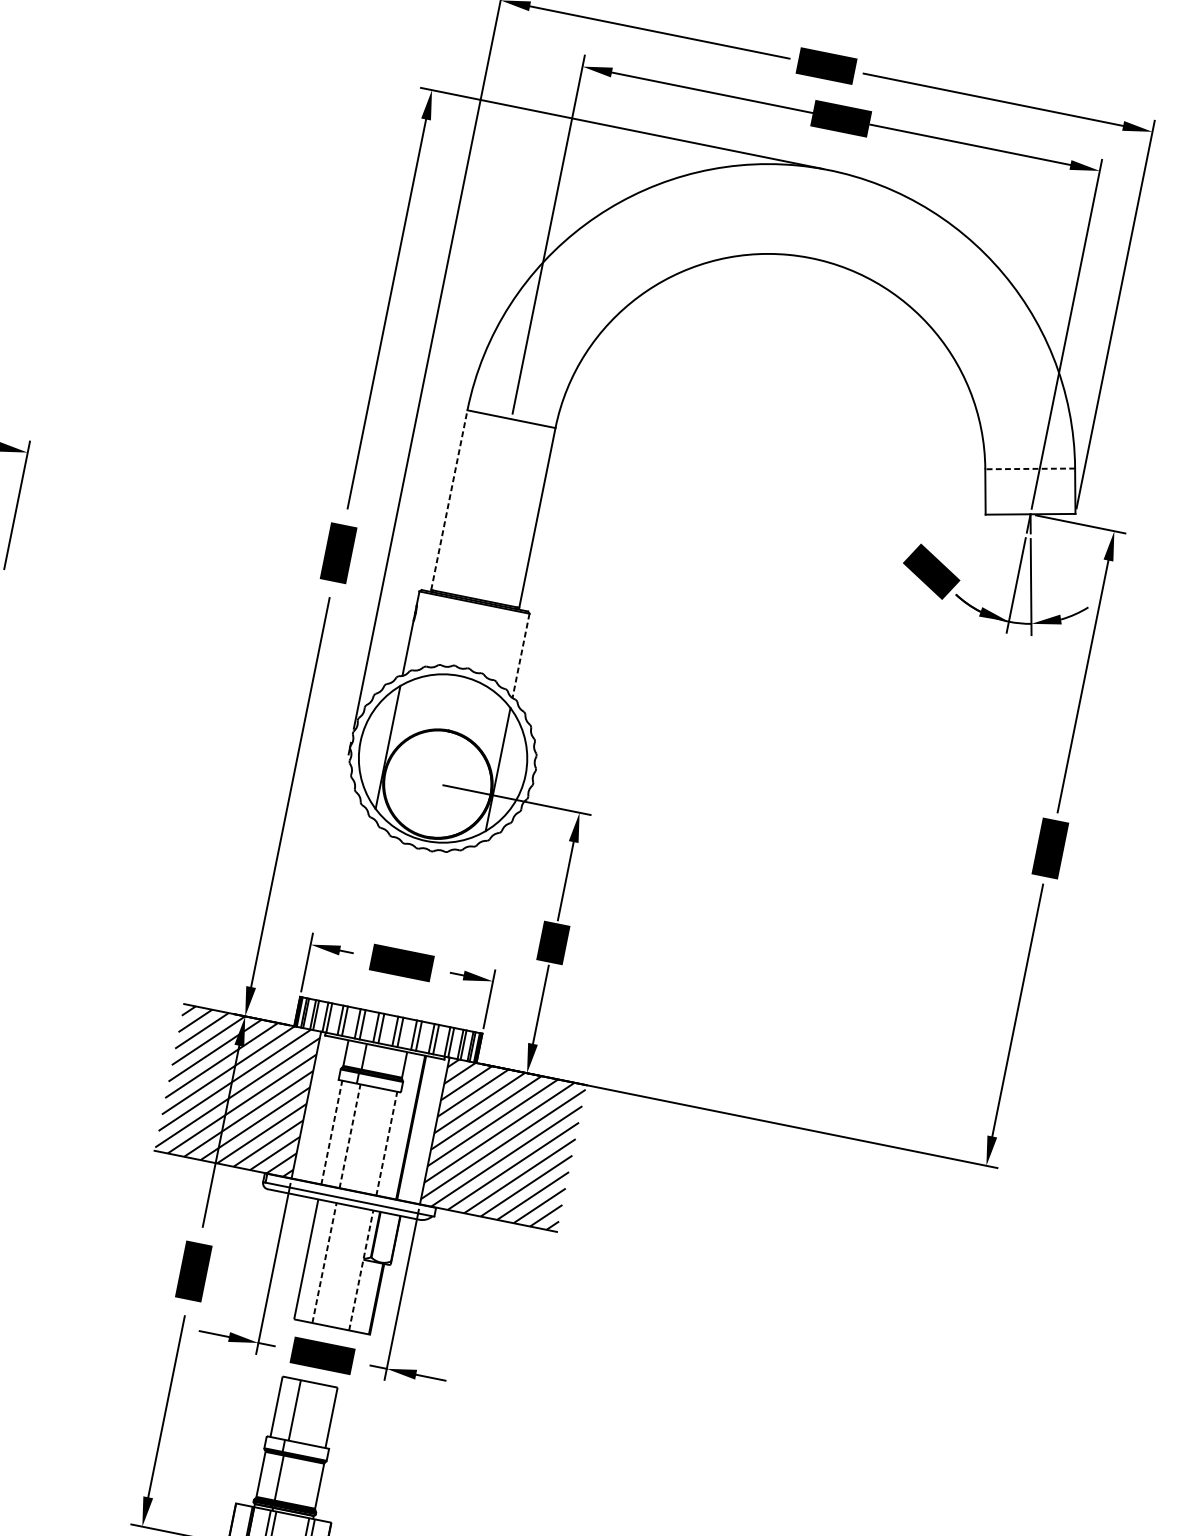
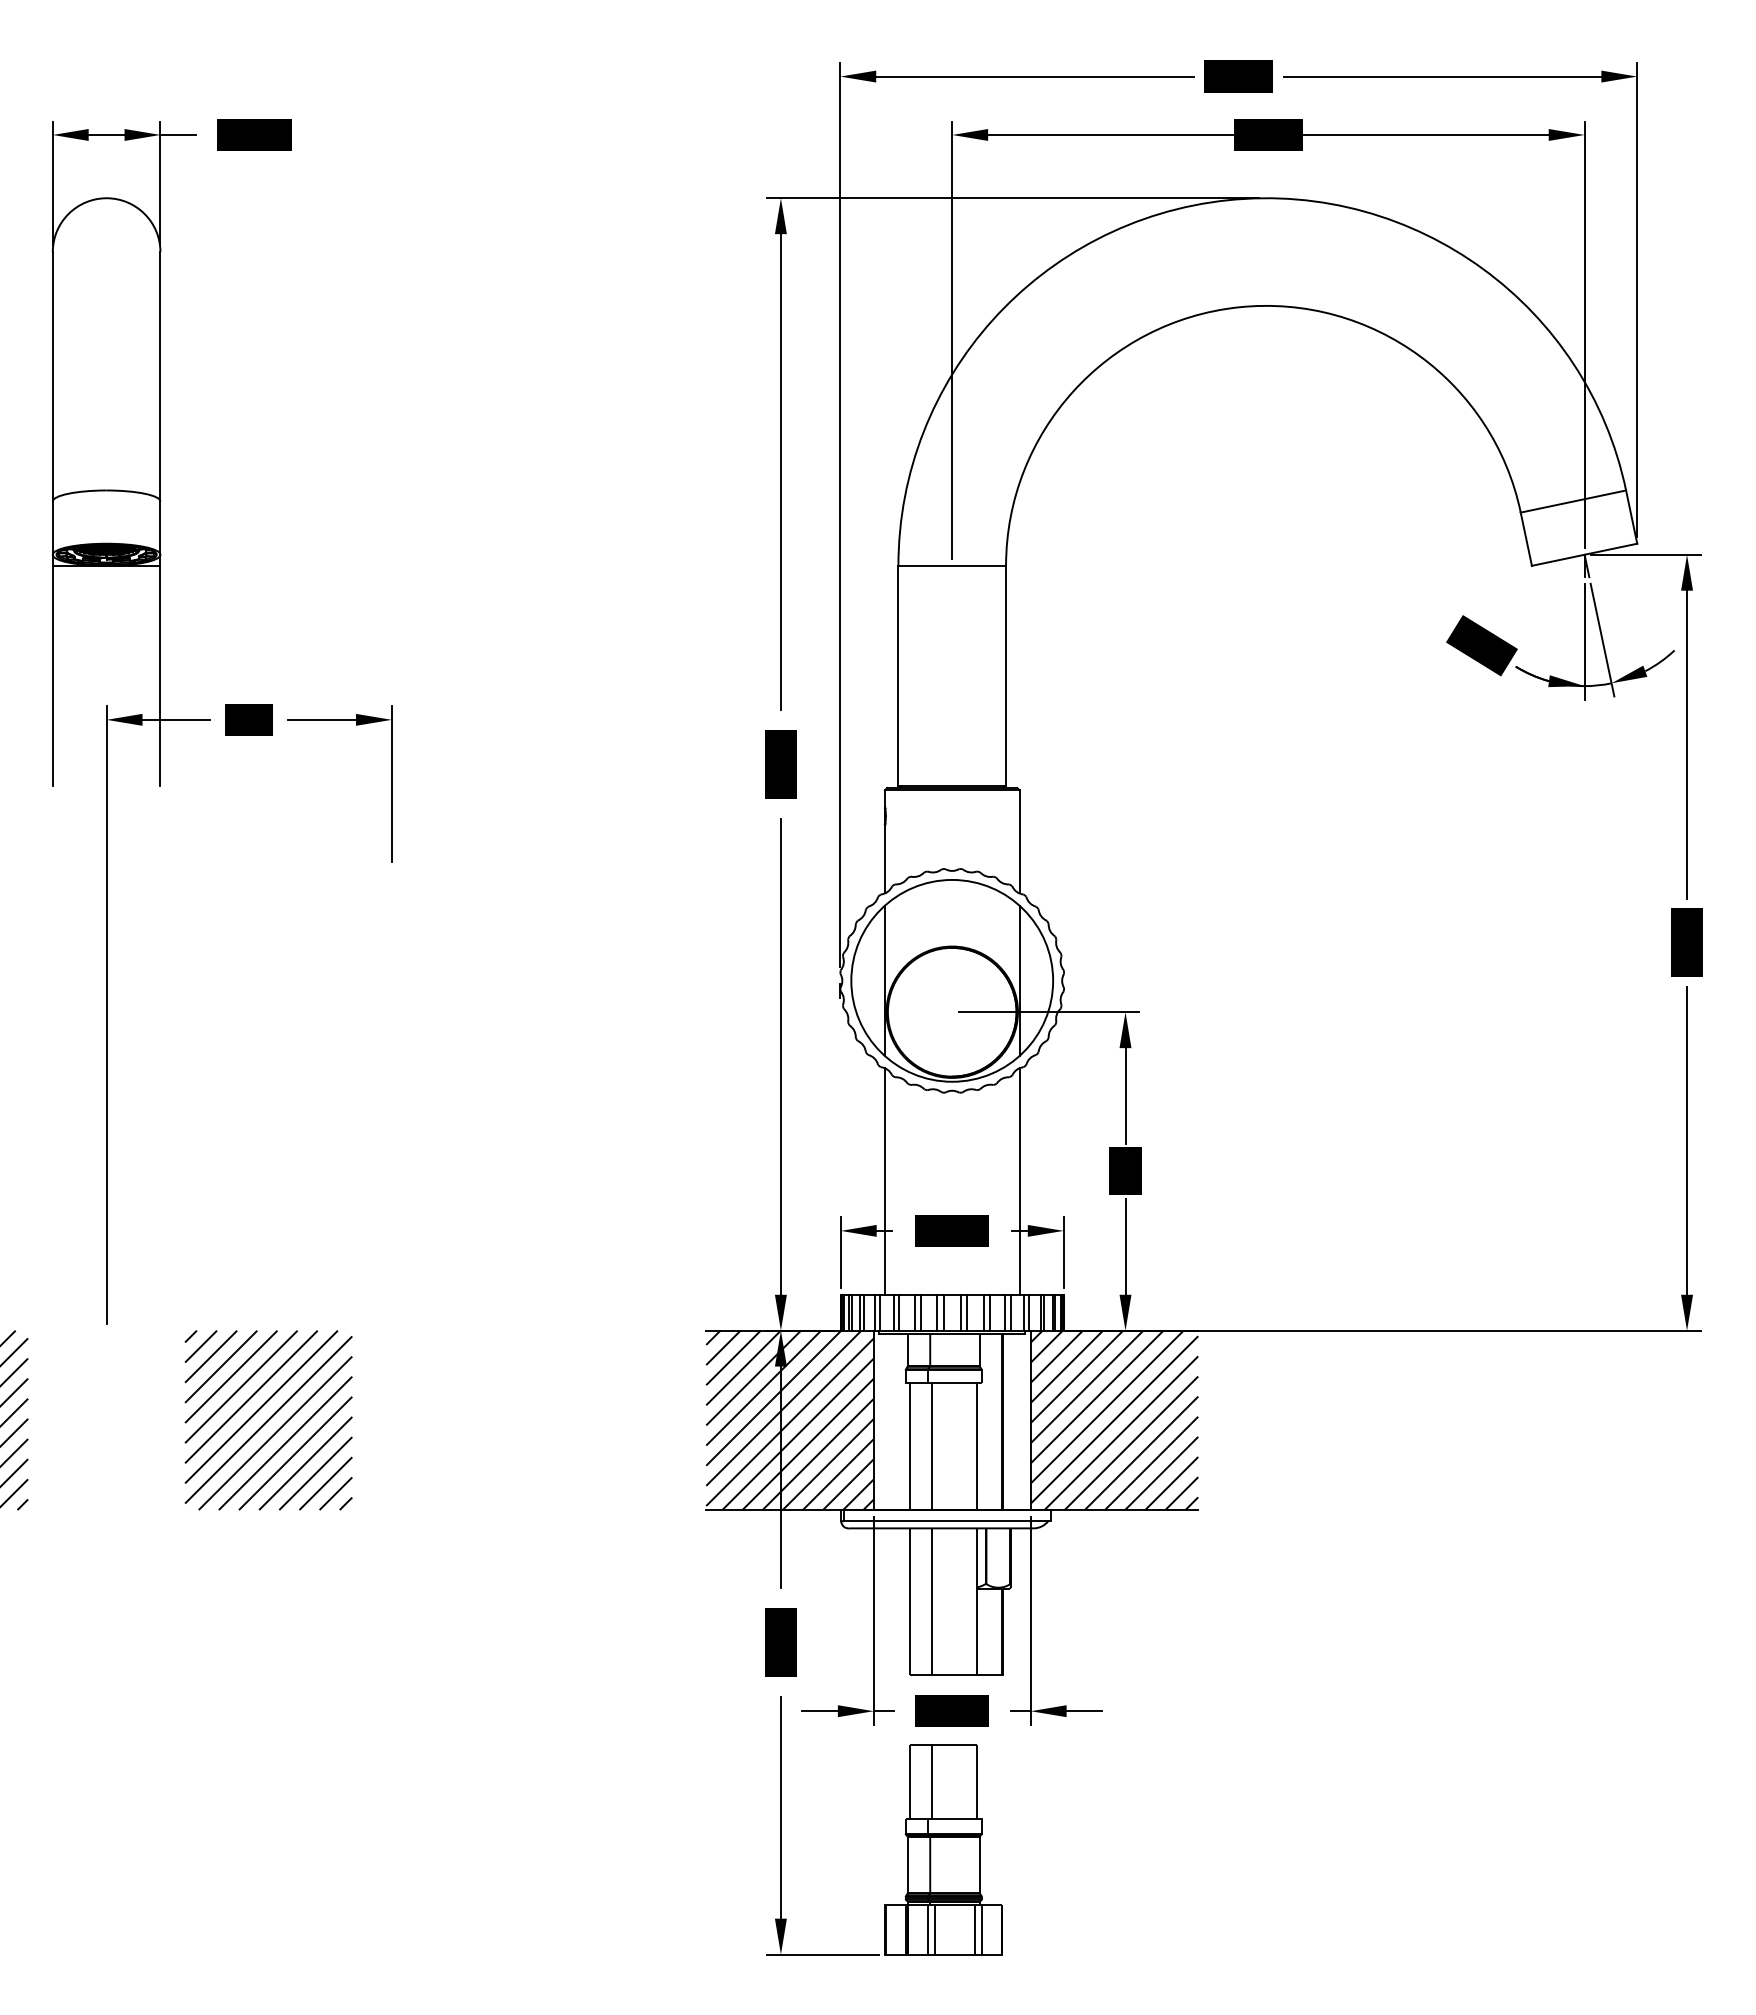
line: (1030, 468) -> (1573, 501), dashed -> solid
line: (449, 499) -> (898, 675), dashed -> solid
line: (521, 655) -> (1019, 841), dashed -> solid
line: (354, 911) -> (884, 1181), added
line: (464, 933) -> (1019, 1181), added
line: (332, 1132) -> (910, 1446), dashed -> solid
line: (350, 1136) -> (932, 1446), dashed -> solid
line: (386, 1143) -> (977, 1446), dashed -> solid
line: (324, 1262) -> (932, 1601), dashed -> solid
line: (361, 1270) -> (977, 1601), dashed -> solid

